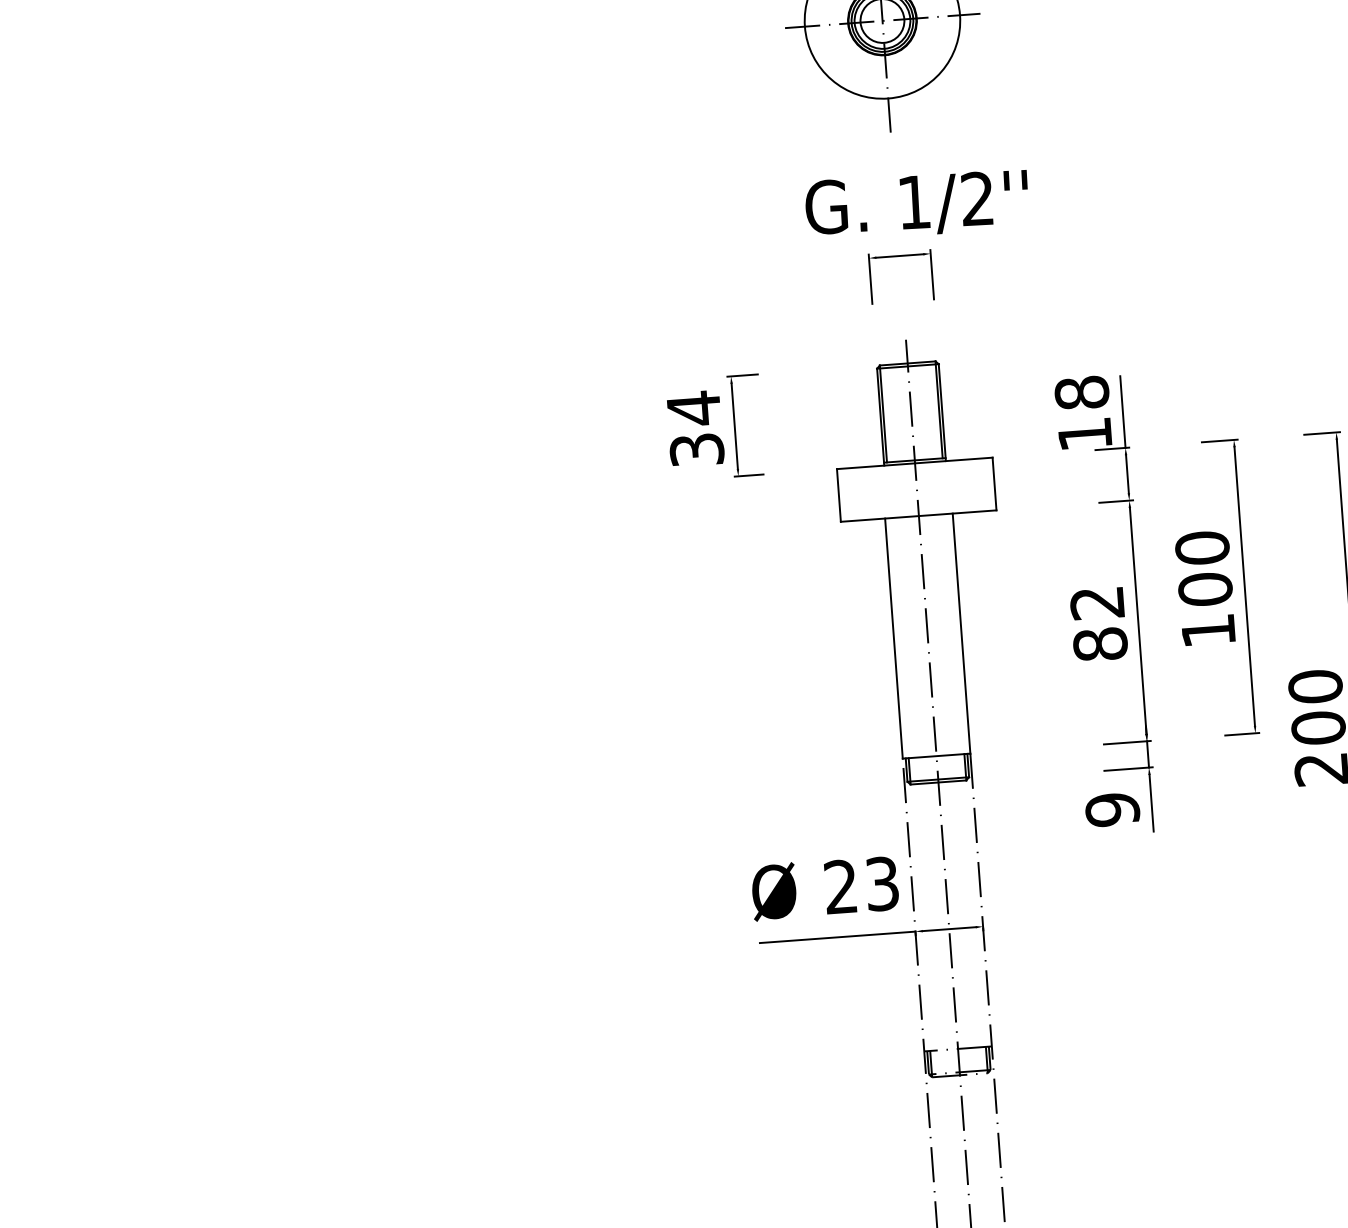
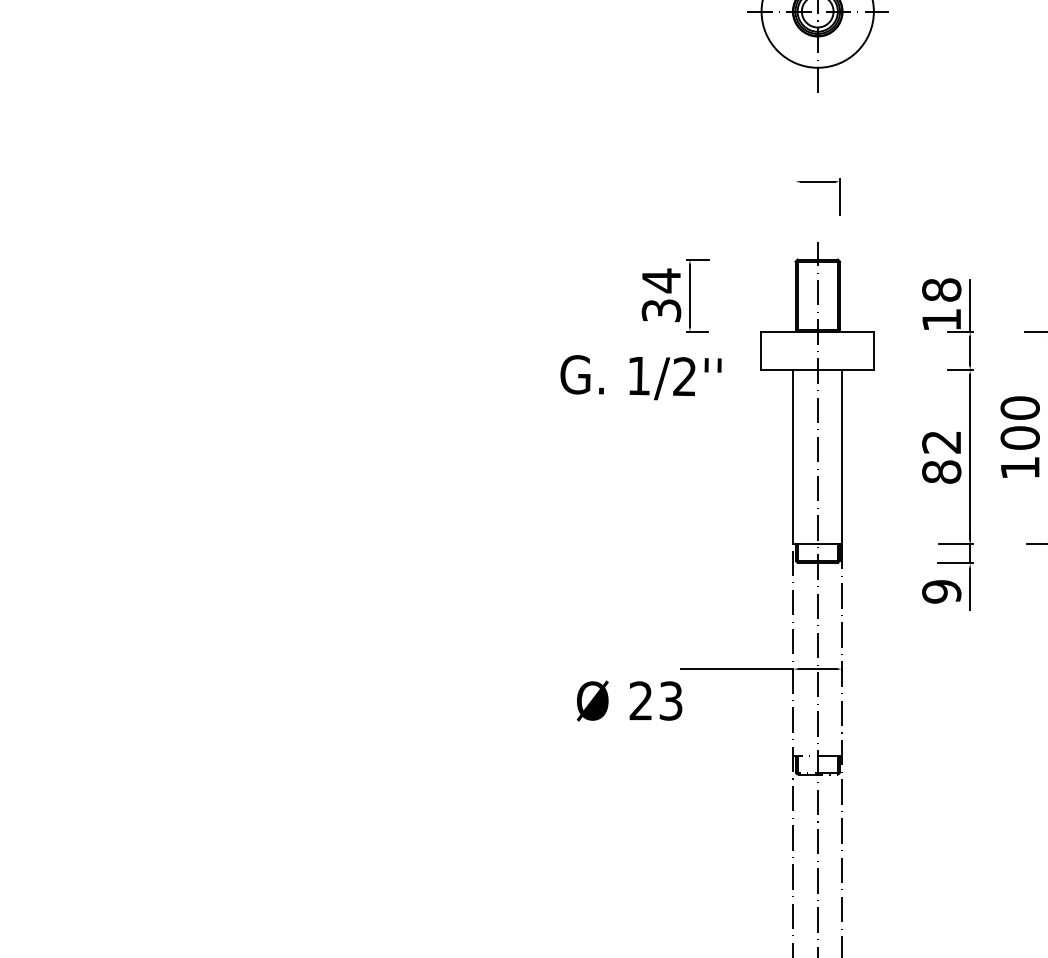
text: (916, 204) -> (640, 377), moved
line: (870, 278) -> (795, 196), removed
text: (824, 887) -> (629, 700), moved

